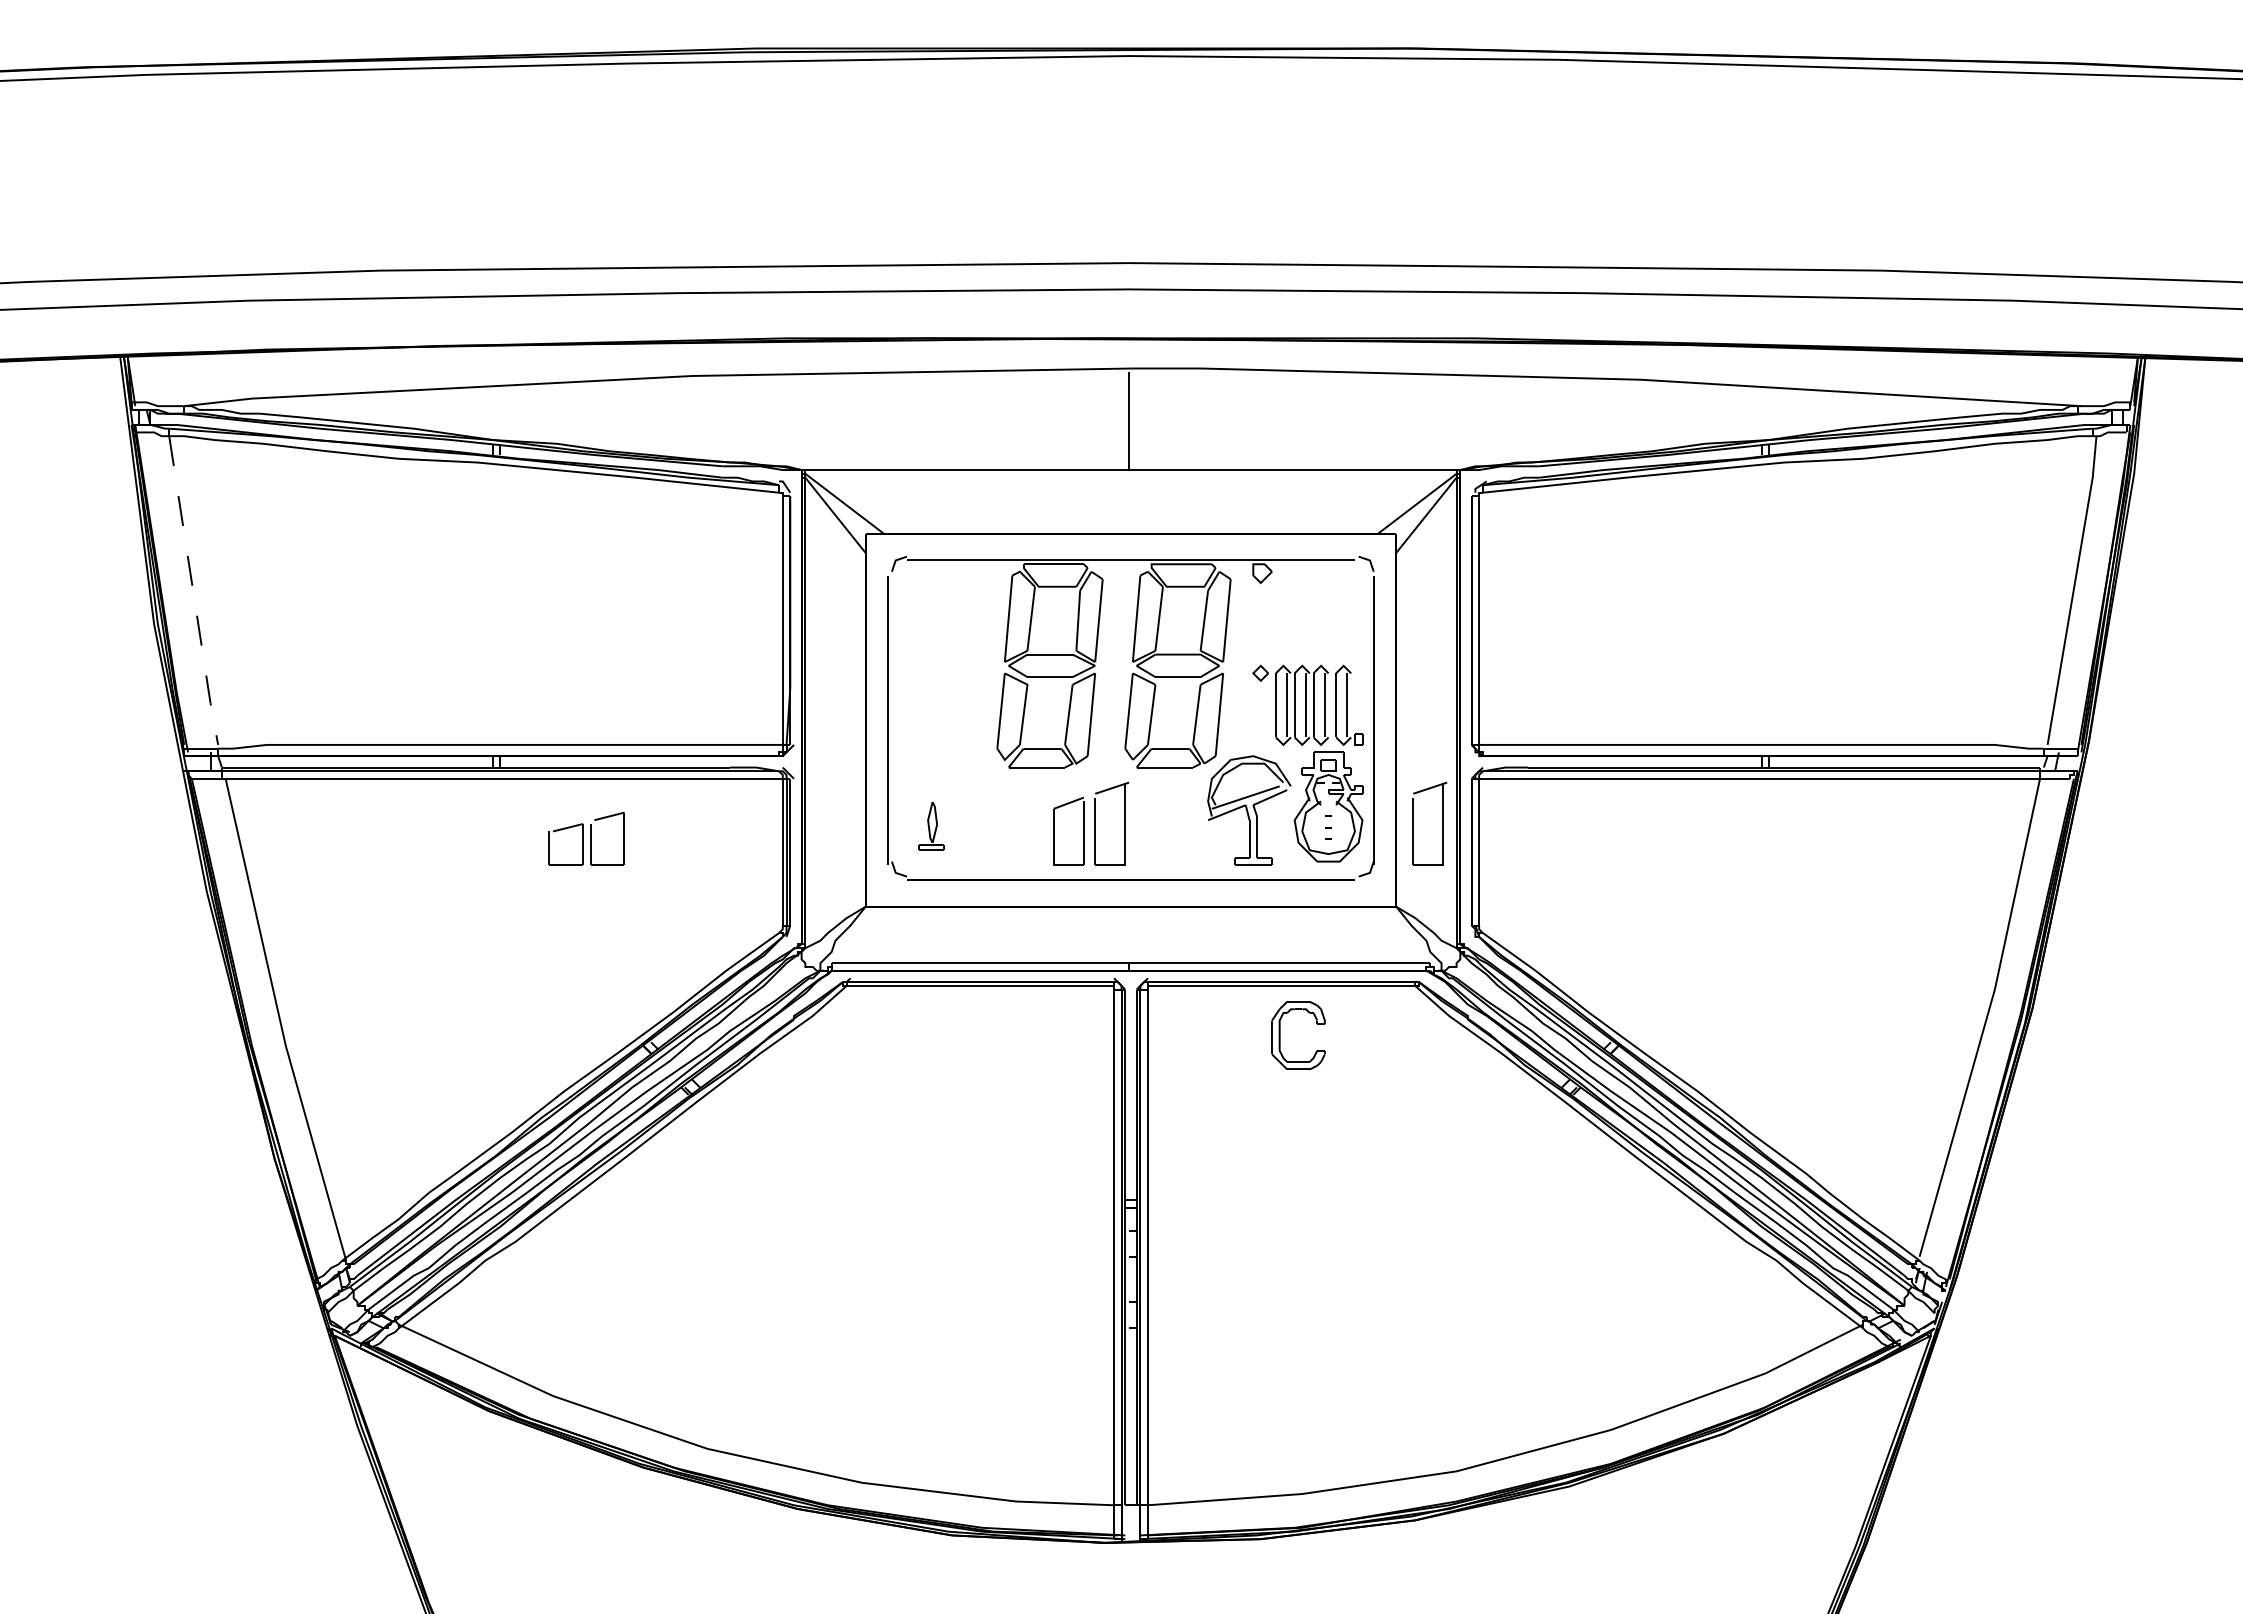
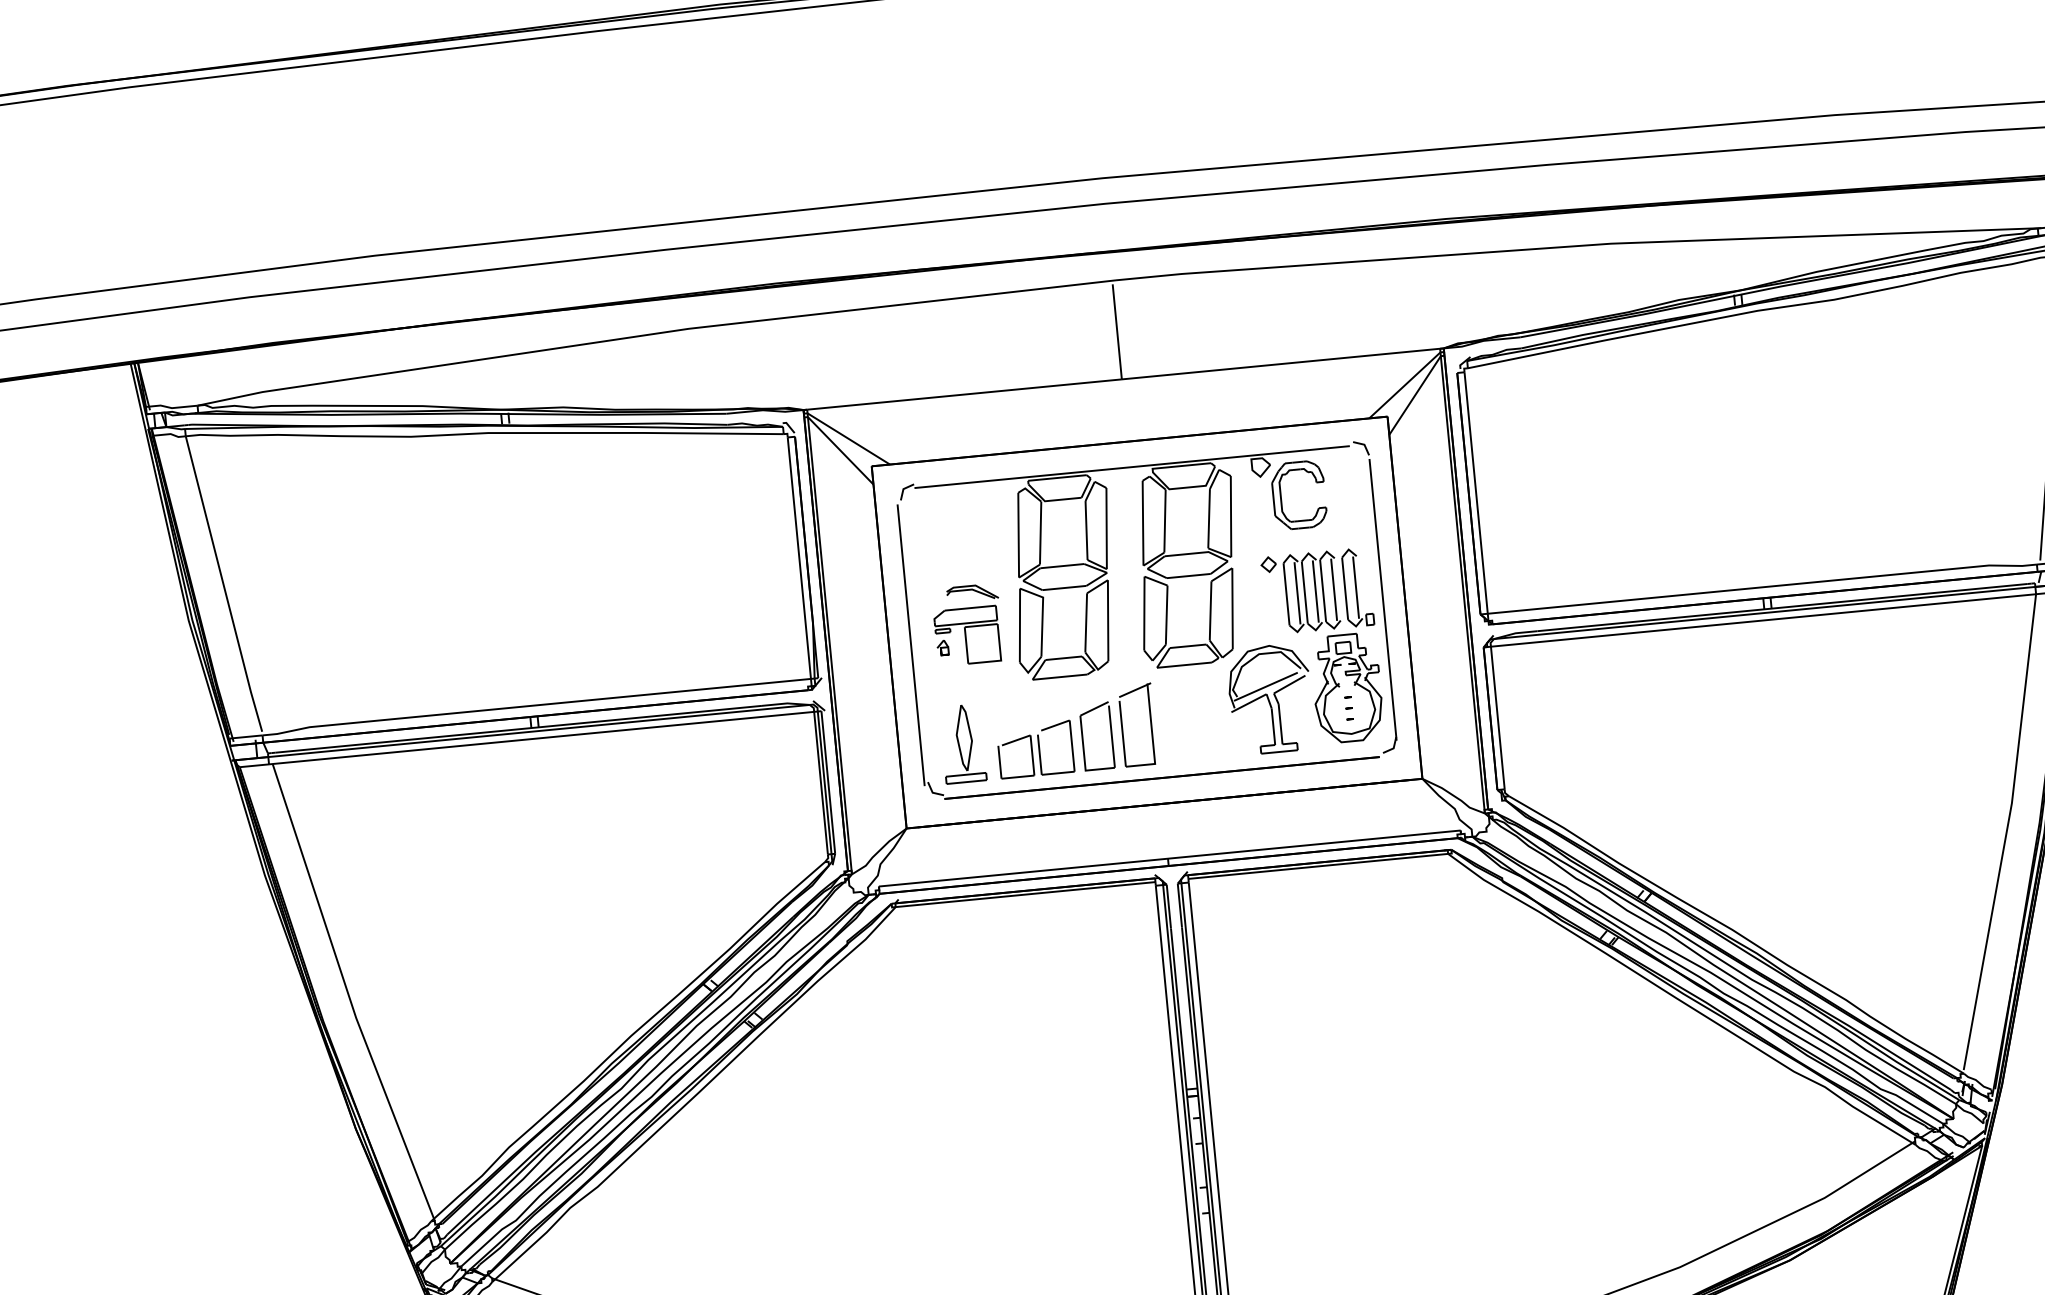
line: (193, 592) -> (223, 585), dashed -> solid
part: (947, 705) -> (967, 625), added
part: (1442, 823) -> (1459, 693), removed
part: (931, 825) -> (963, 743), size x1.67
part: (586, 838) -> (1035, 749), moved
part: (1280, 1035) -> (1281, 496), moved

